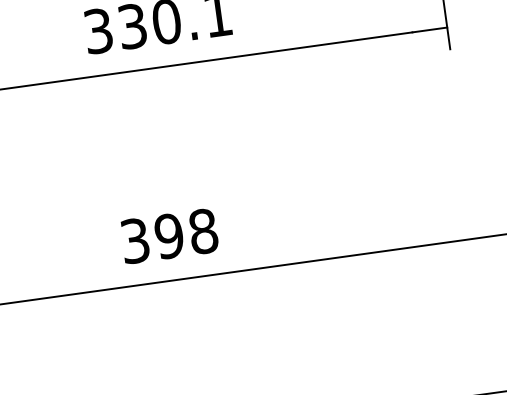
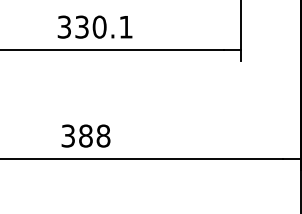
text: (168, 235) -> (85, 135), 398 -> 388

